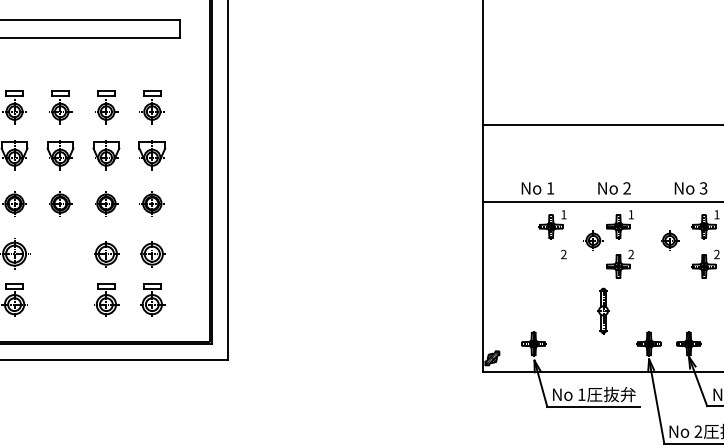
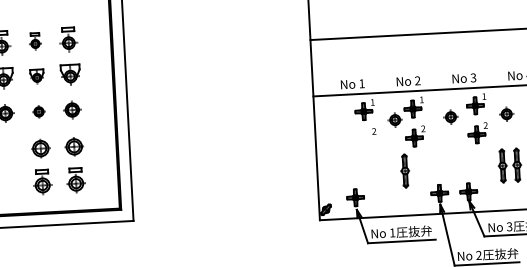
part: (106, 107) -> (35, 41), size x0.7
part: (106, 155) -> (37, 76), size x0.7
part: (106, 203) -> (38, 111), size x0.7

